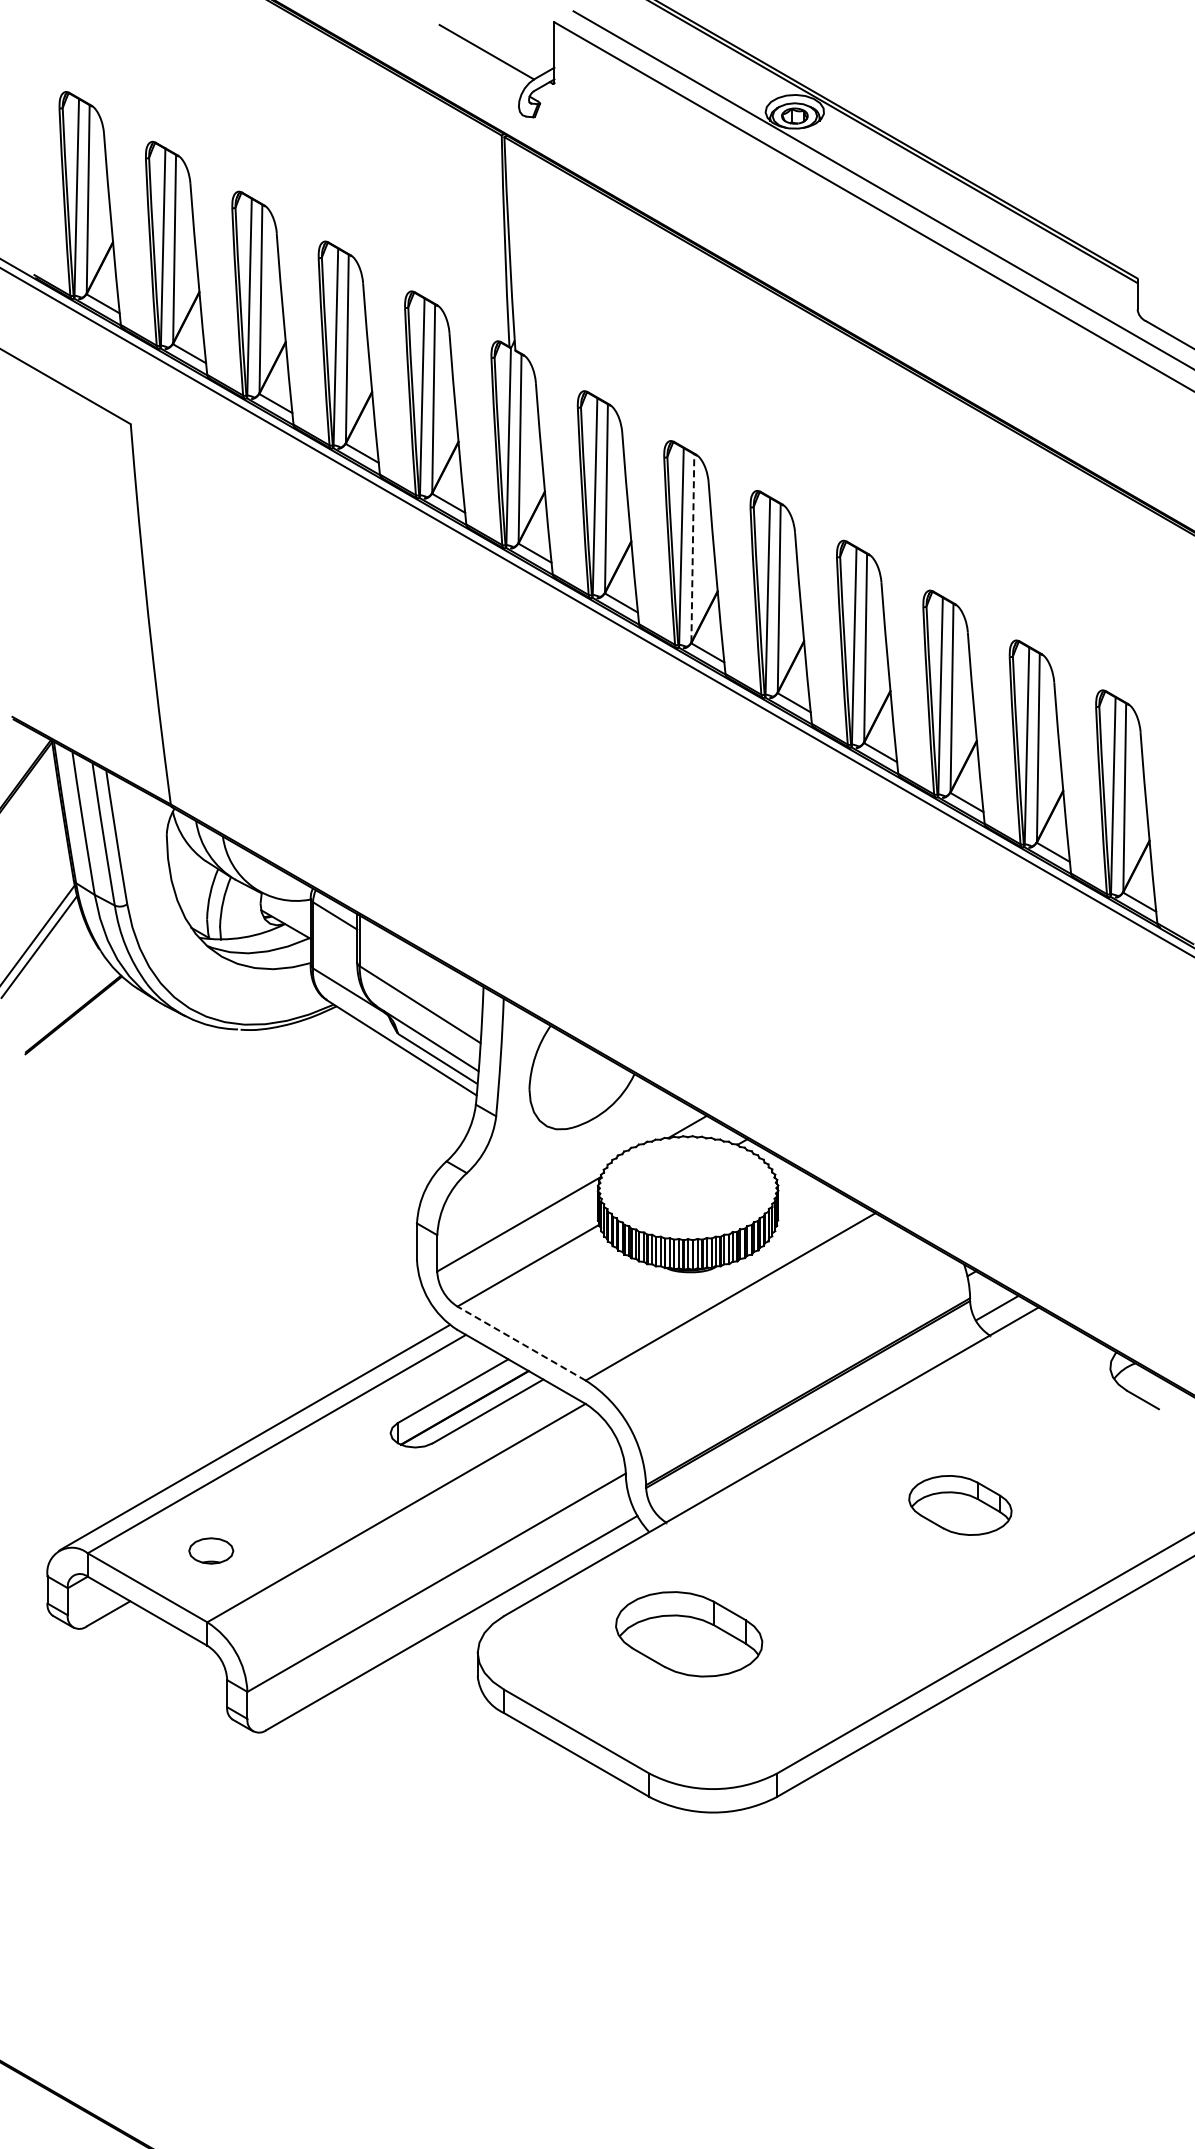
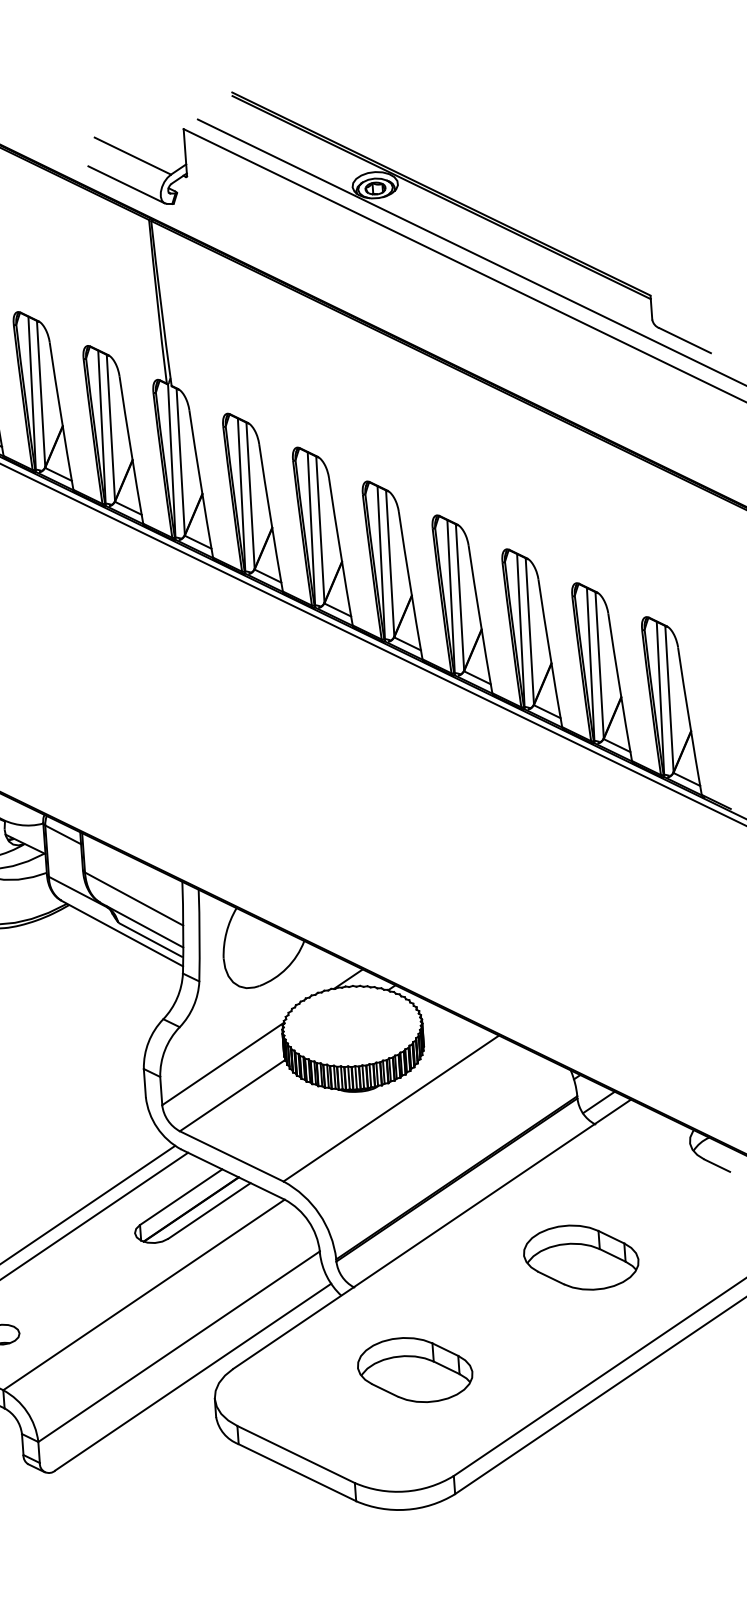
line: (475, 88) -> (126, 184), added
line: (692, 547) -> (320, 529), dashed -> solid
line: (521, 1343) -> (231, 1156), dashed -> solid
part: (960, 1505) -> (581, 1257), size x1.43
part: (689, 1634) -> (415, 1370), moved

